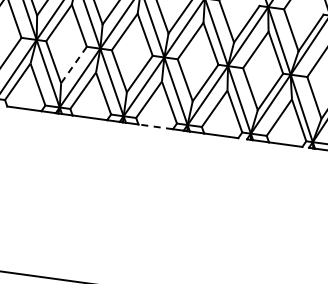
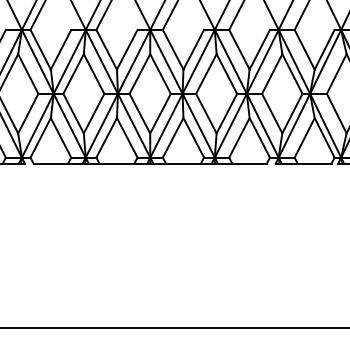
line: (73, 65) -> (93, 114), dashed -> solid
line: (154, 126) -> (182, 163), dashed -> solid

